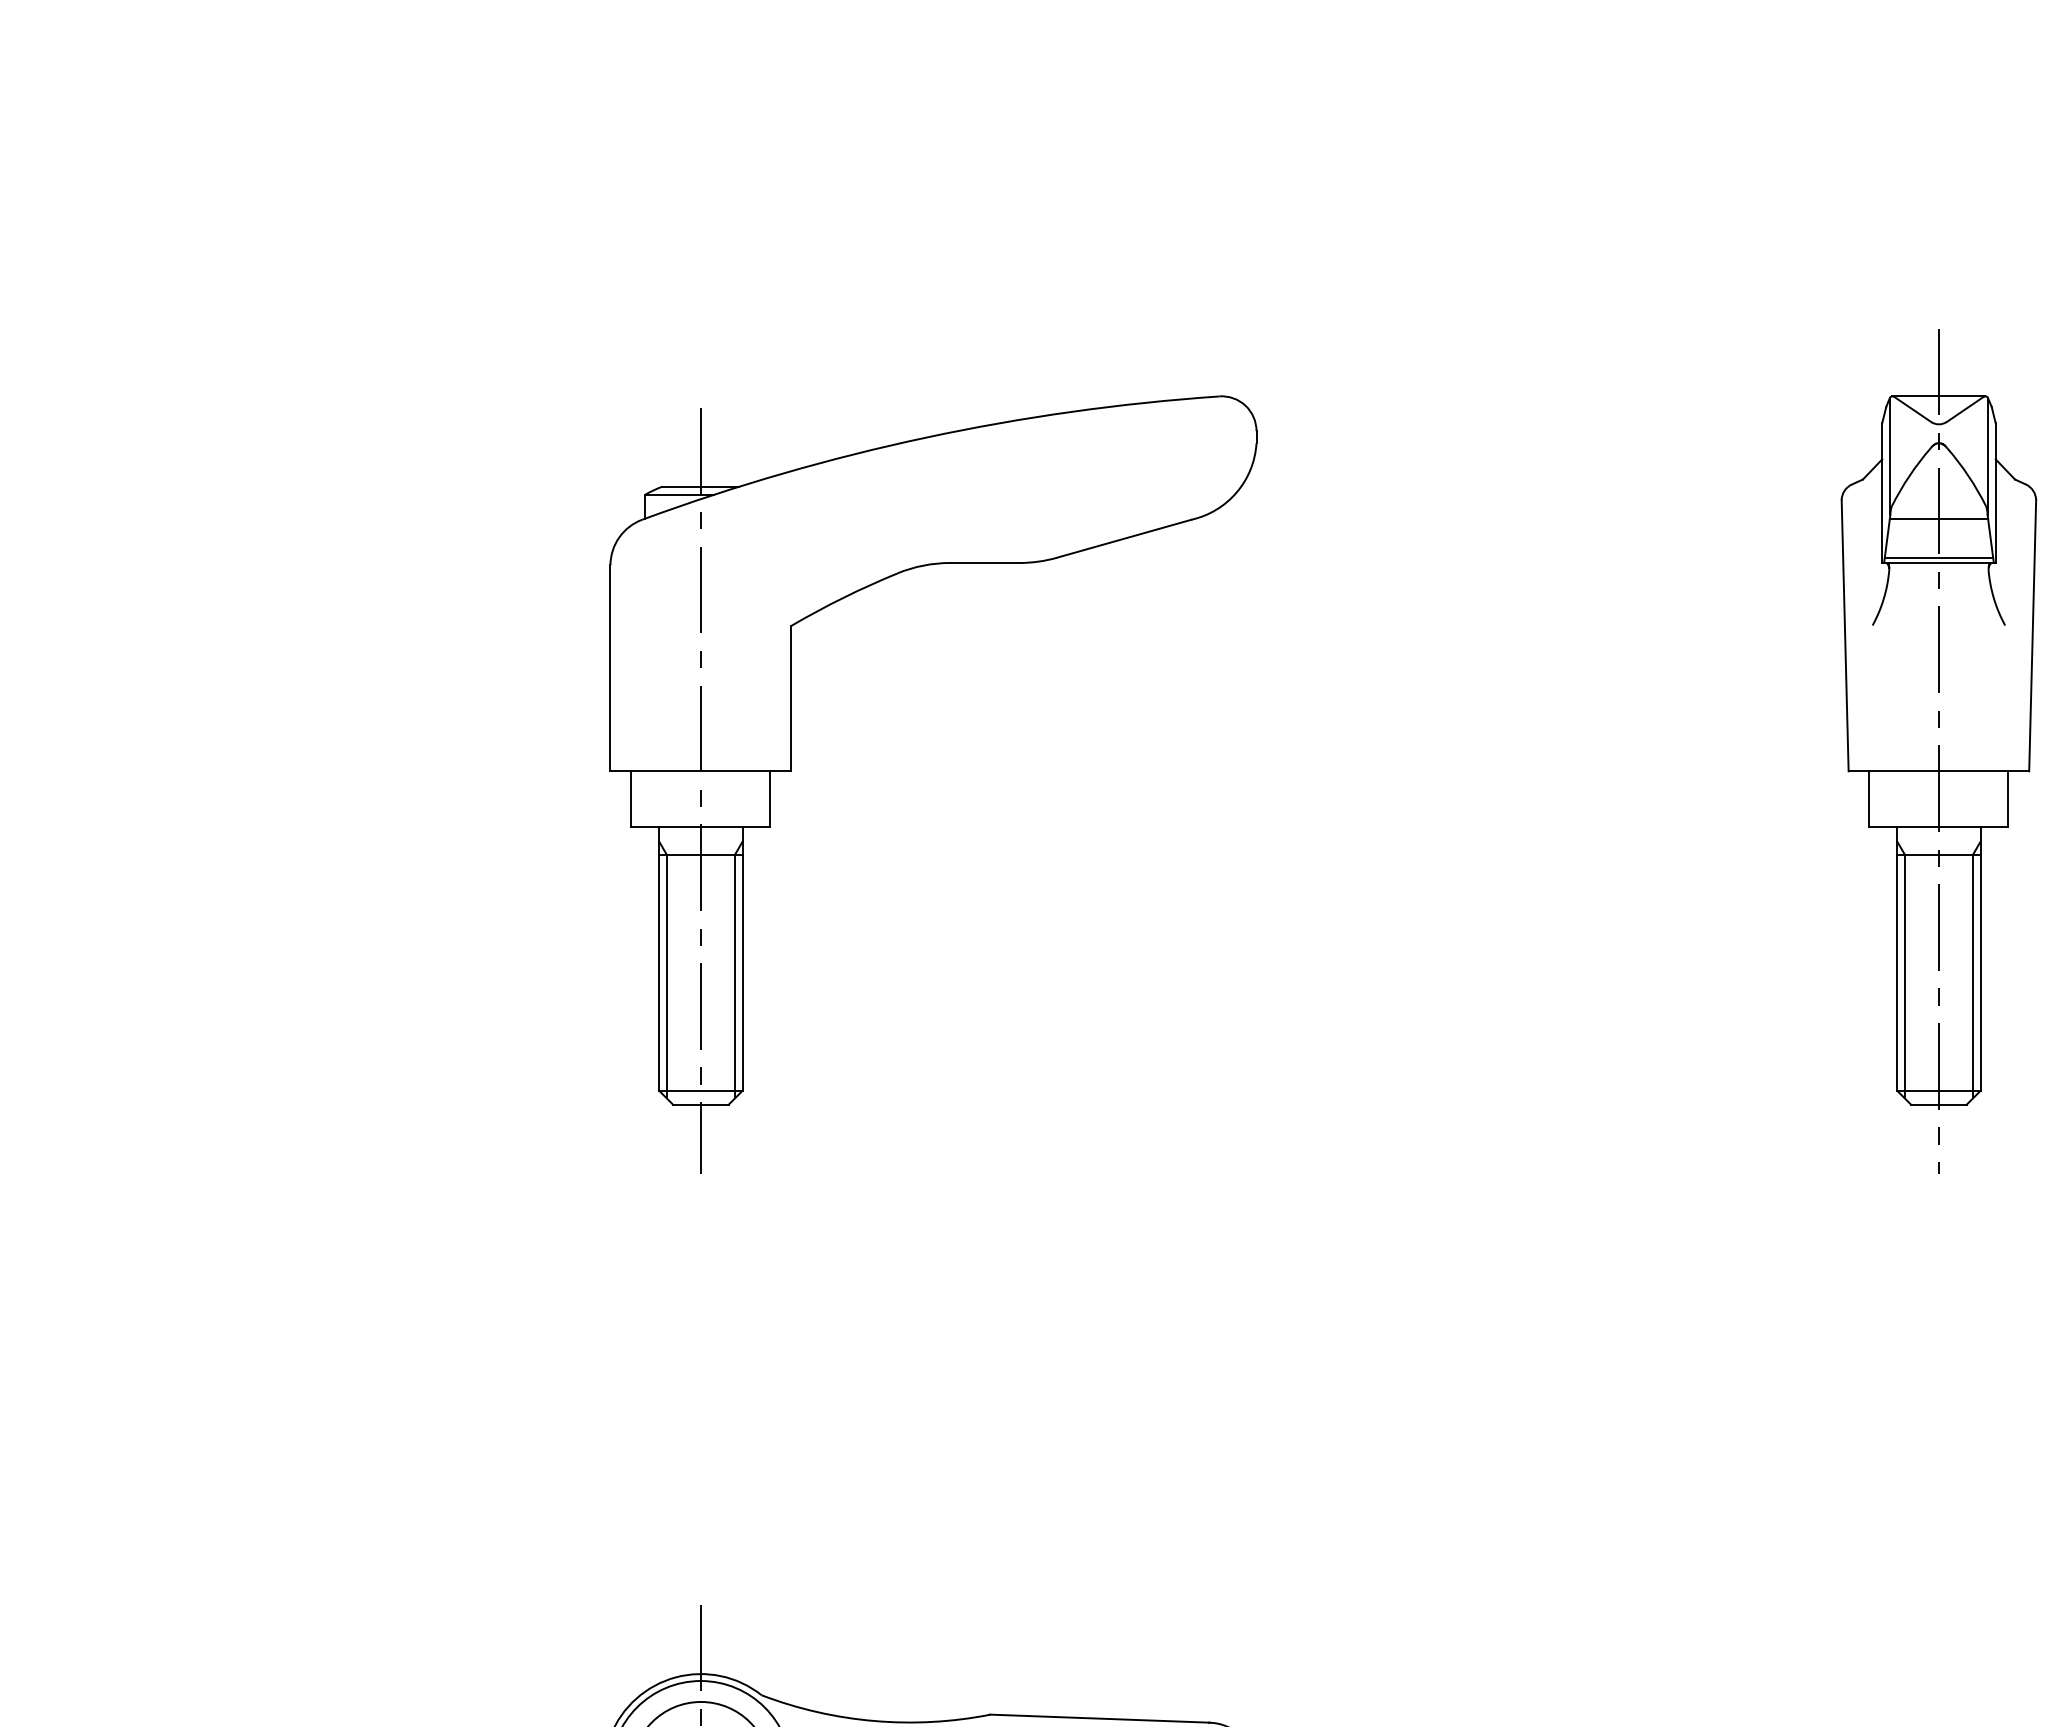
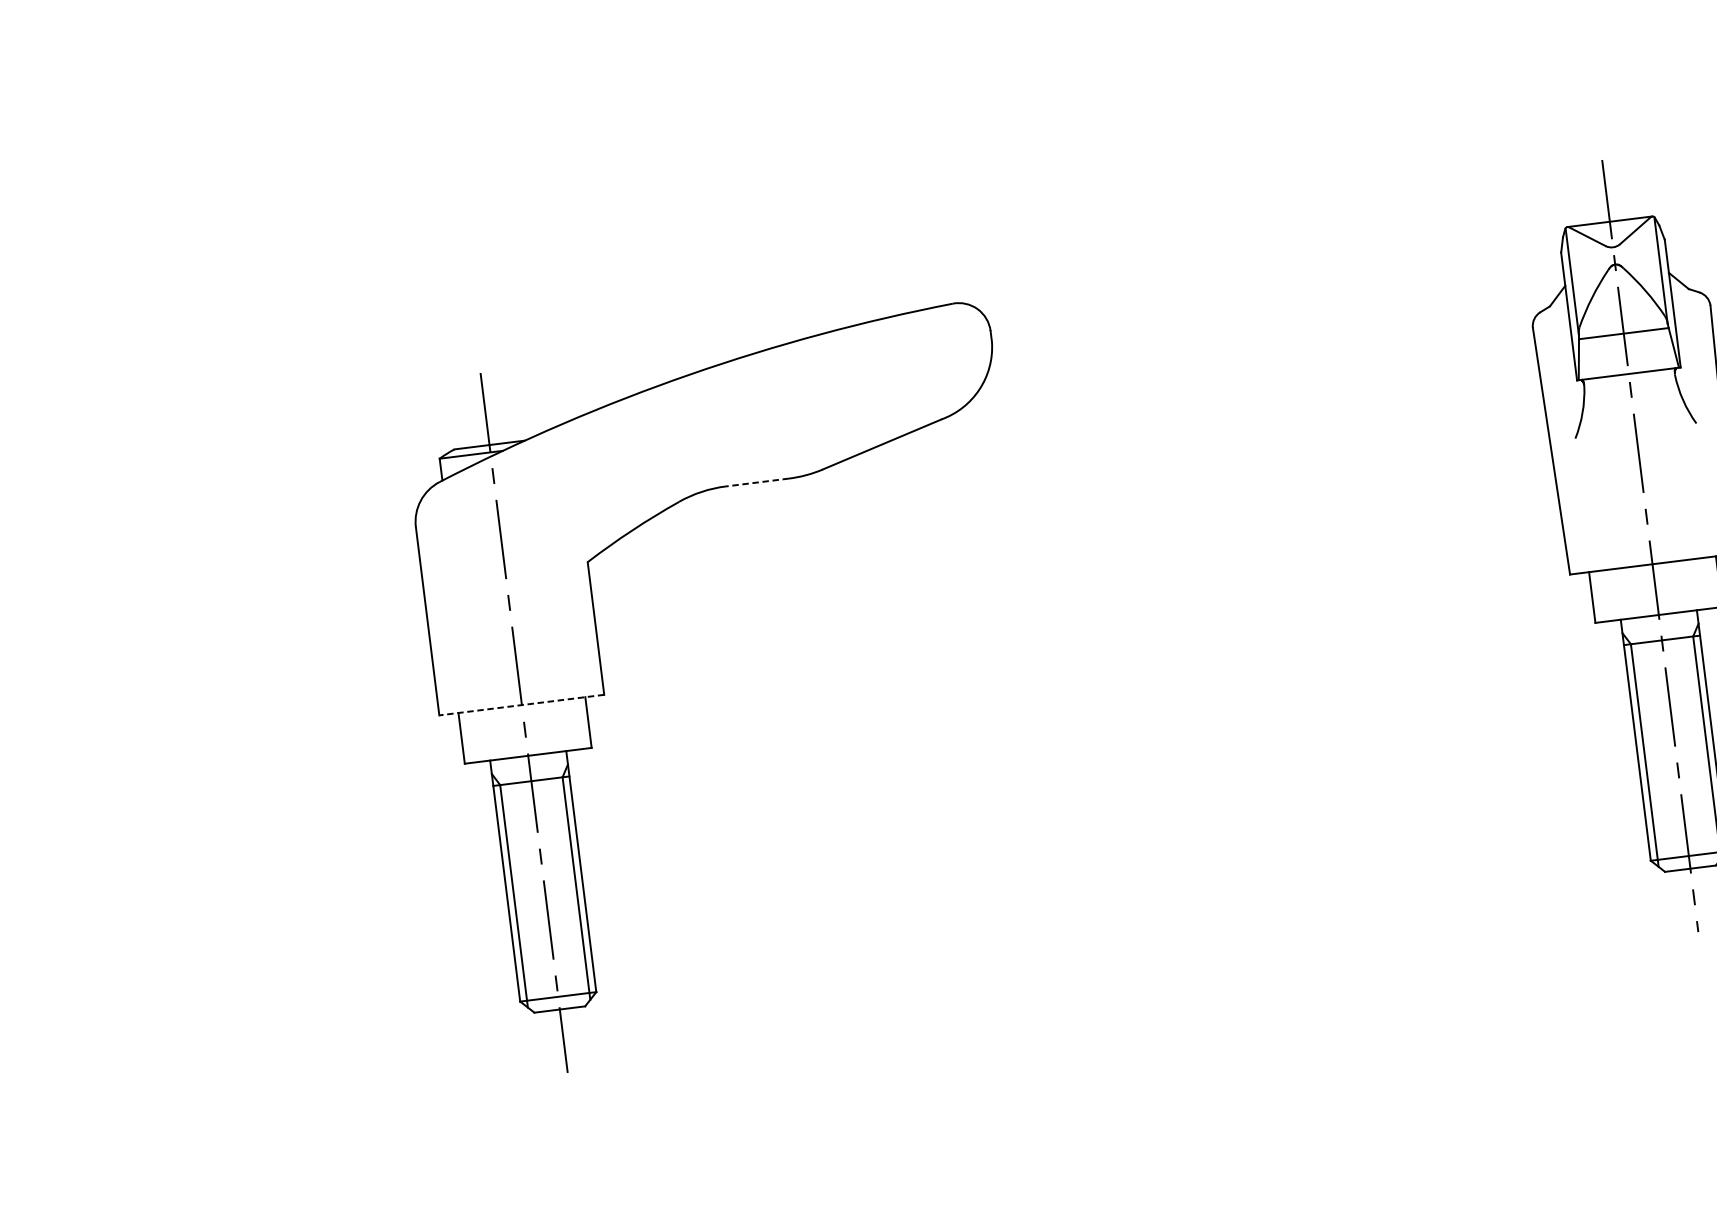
line: (1938, 558) -> (1627, 369), removed
line: (984, 563) -> (757, 483), solid -> dashed
line: (700, 771) -> (521, 705), solid -> dashed

